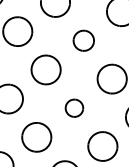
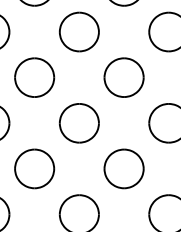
part: (83, 40) -> (123, 77), size x1.43
part: (74, 107) -> (123, 168), size x1.67

